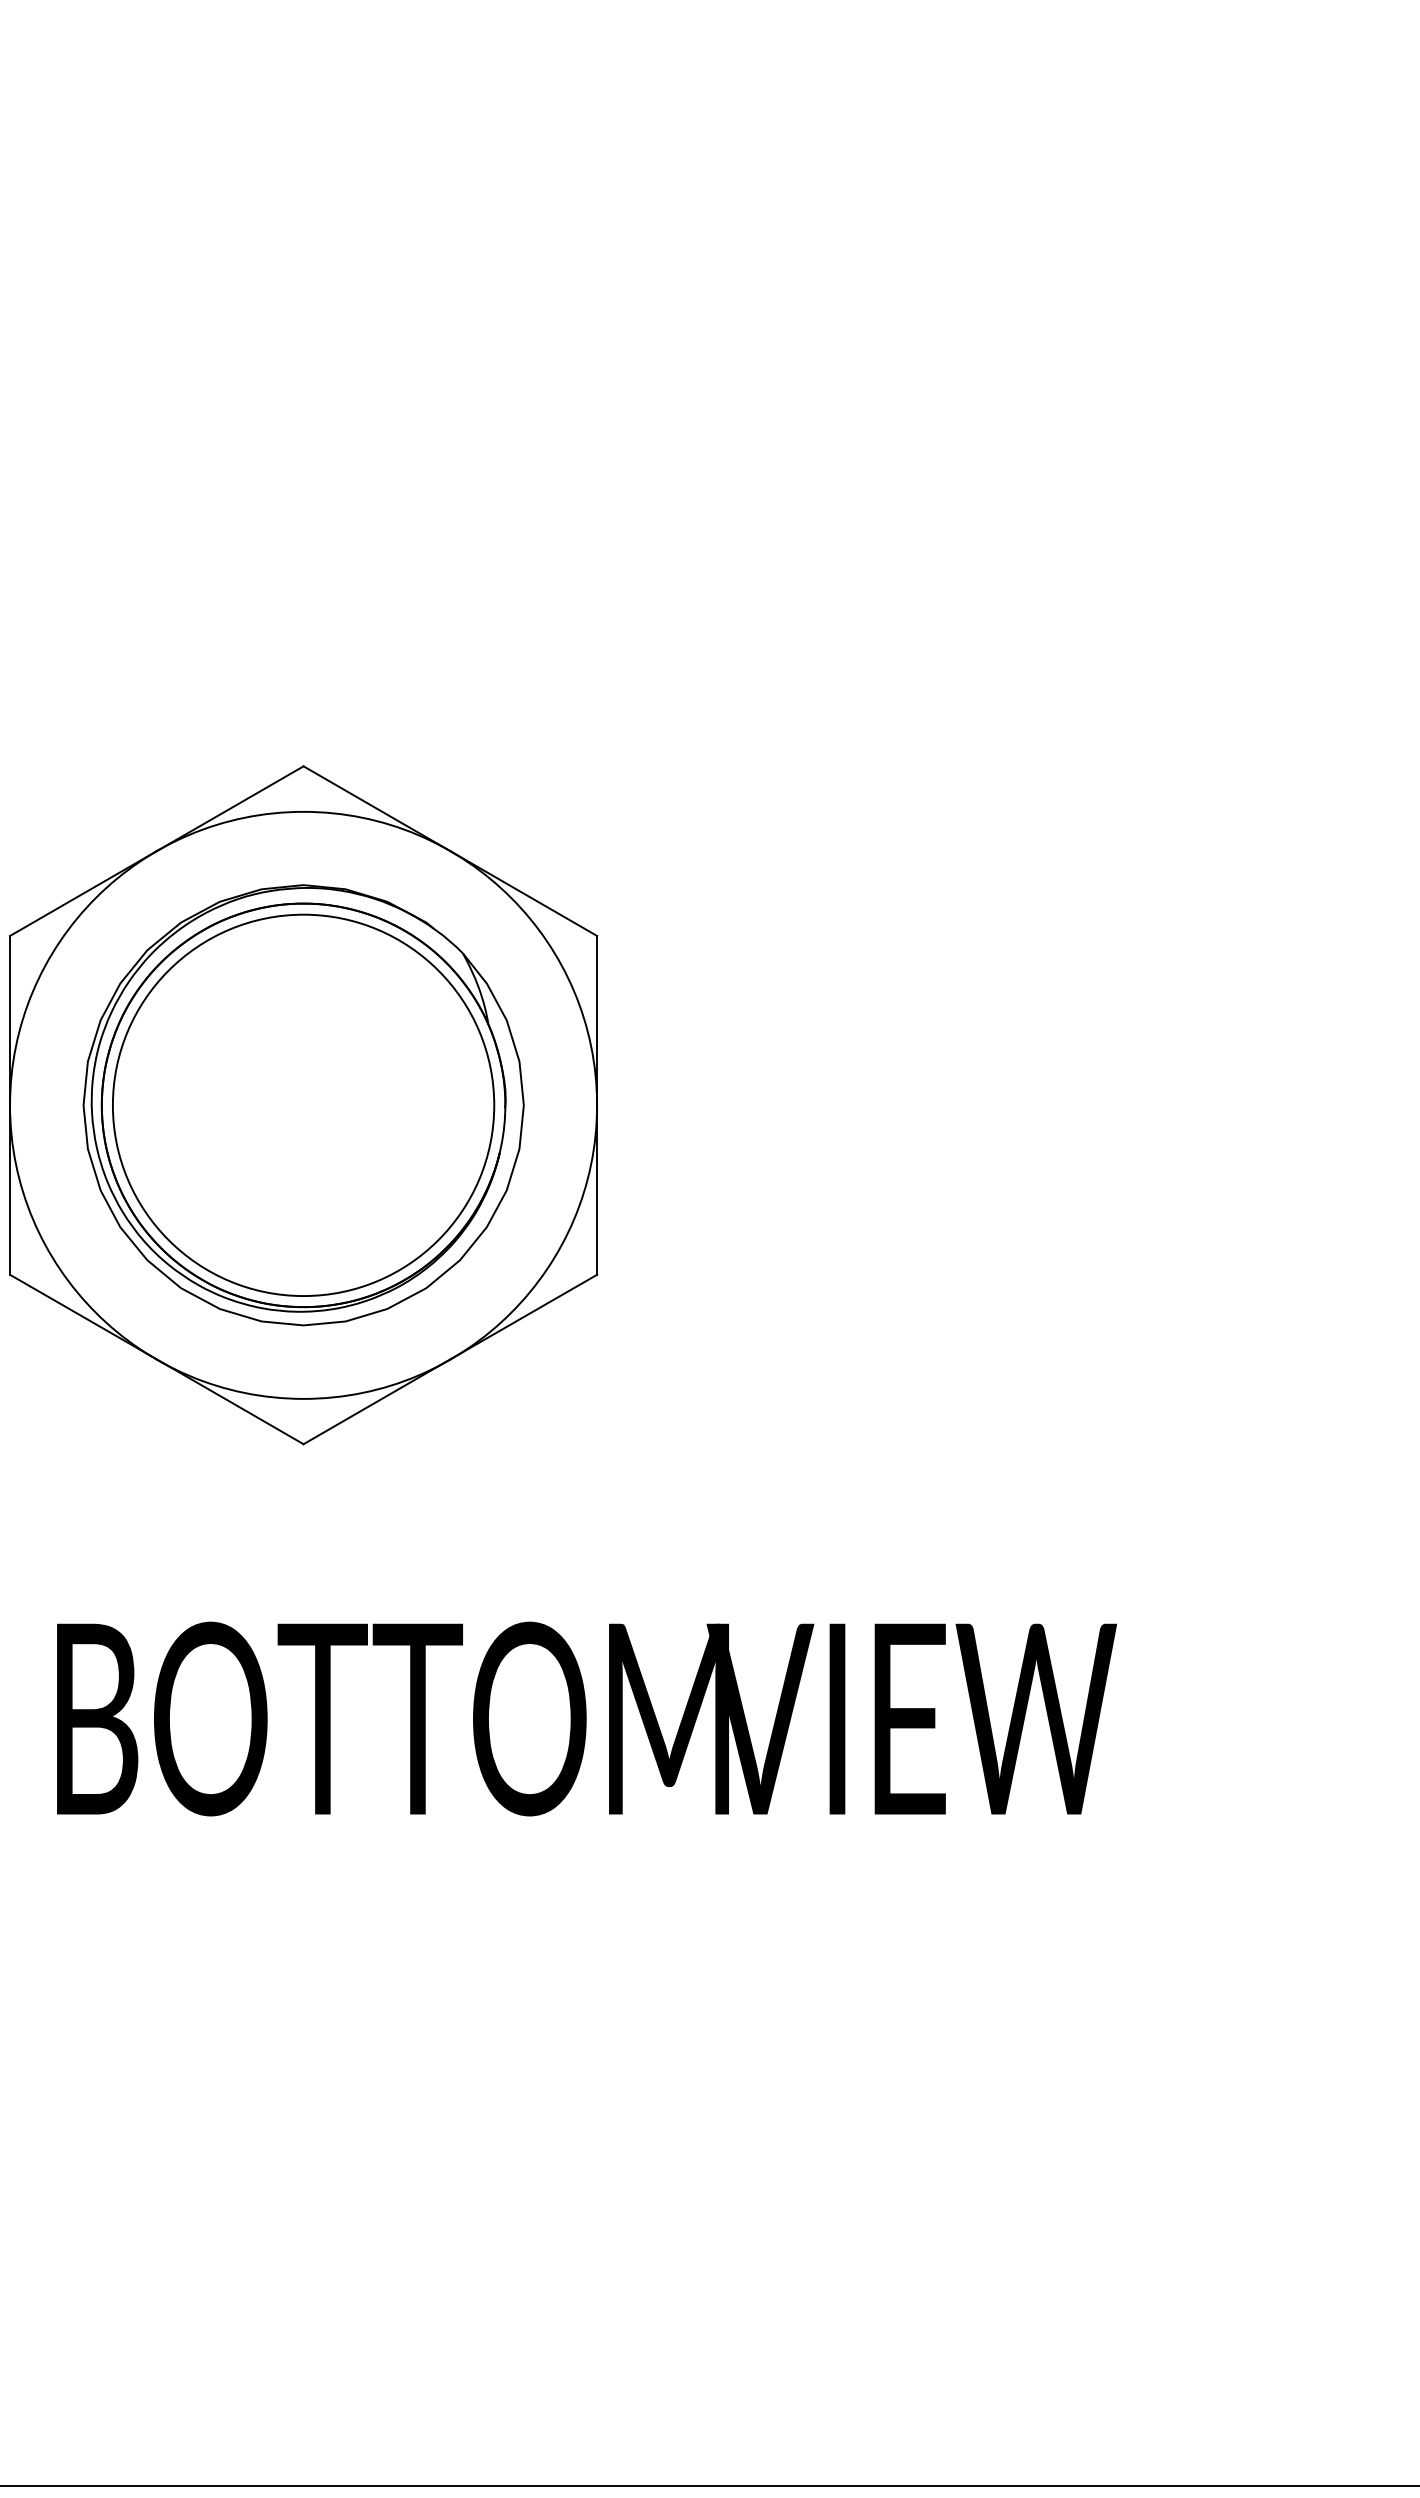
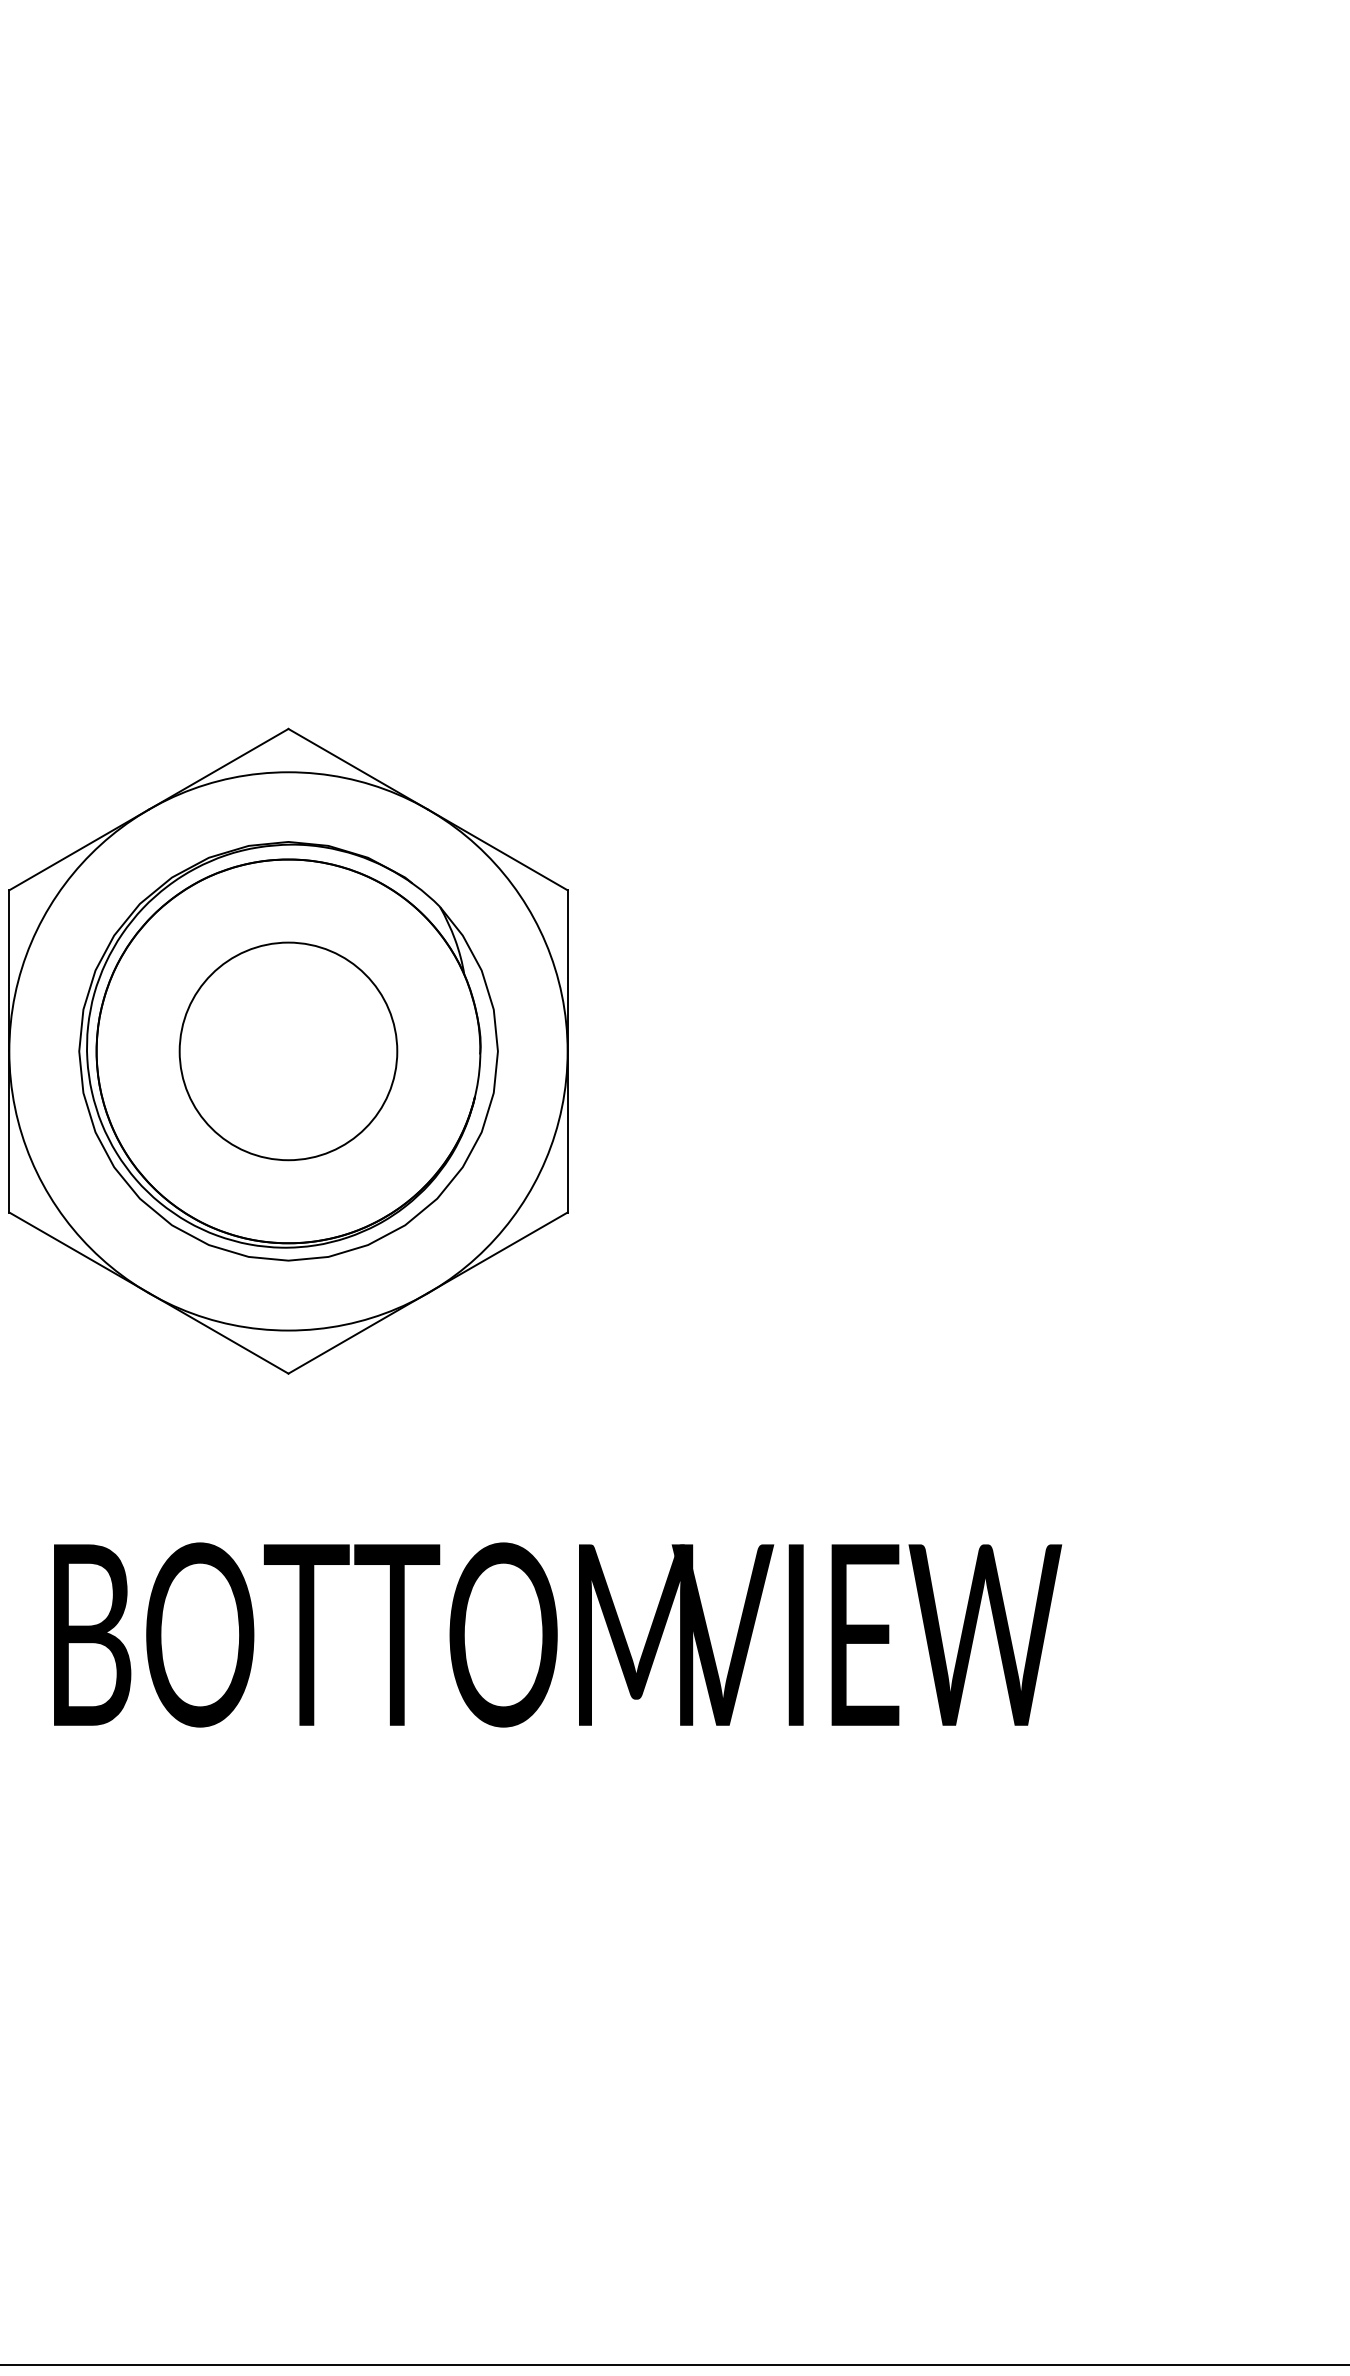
circle: (303, 1105) -> (288, 1051), size x0.6

